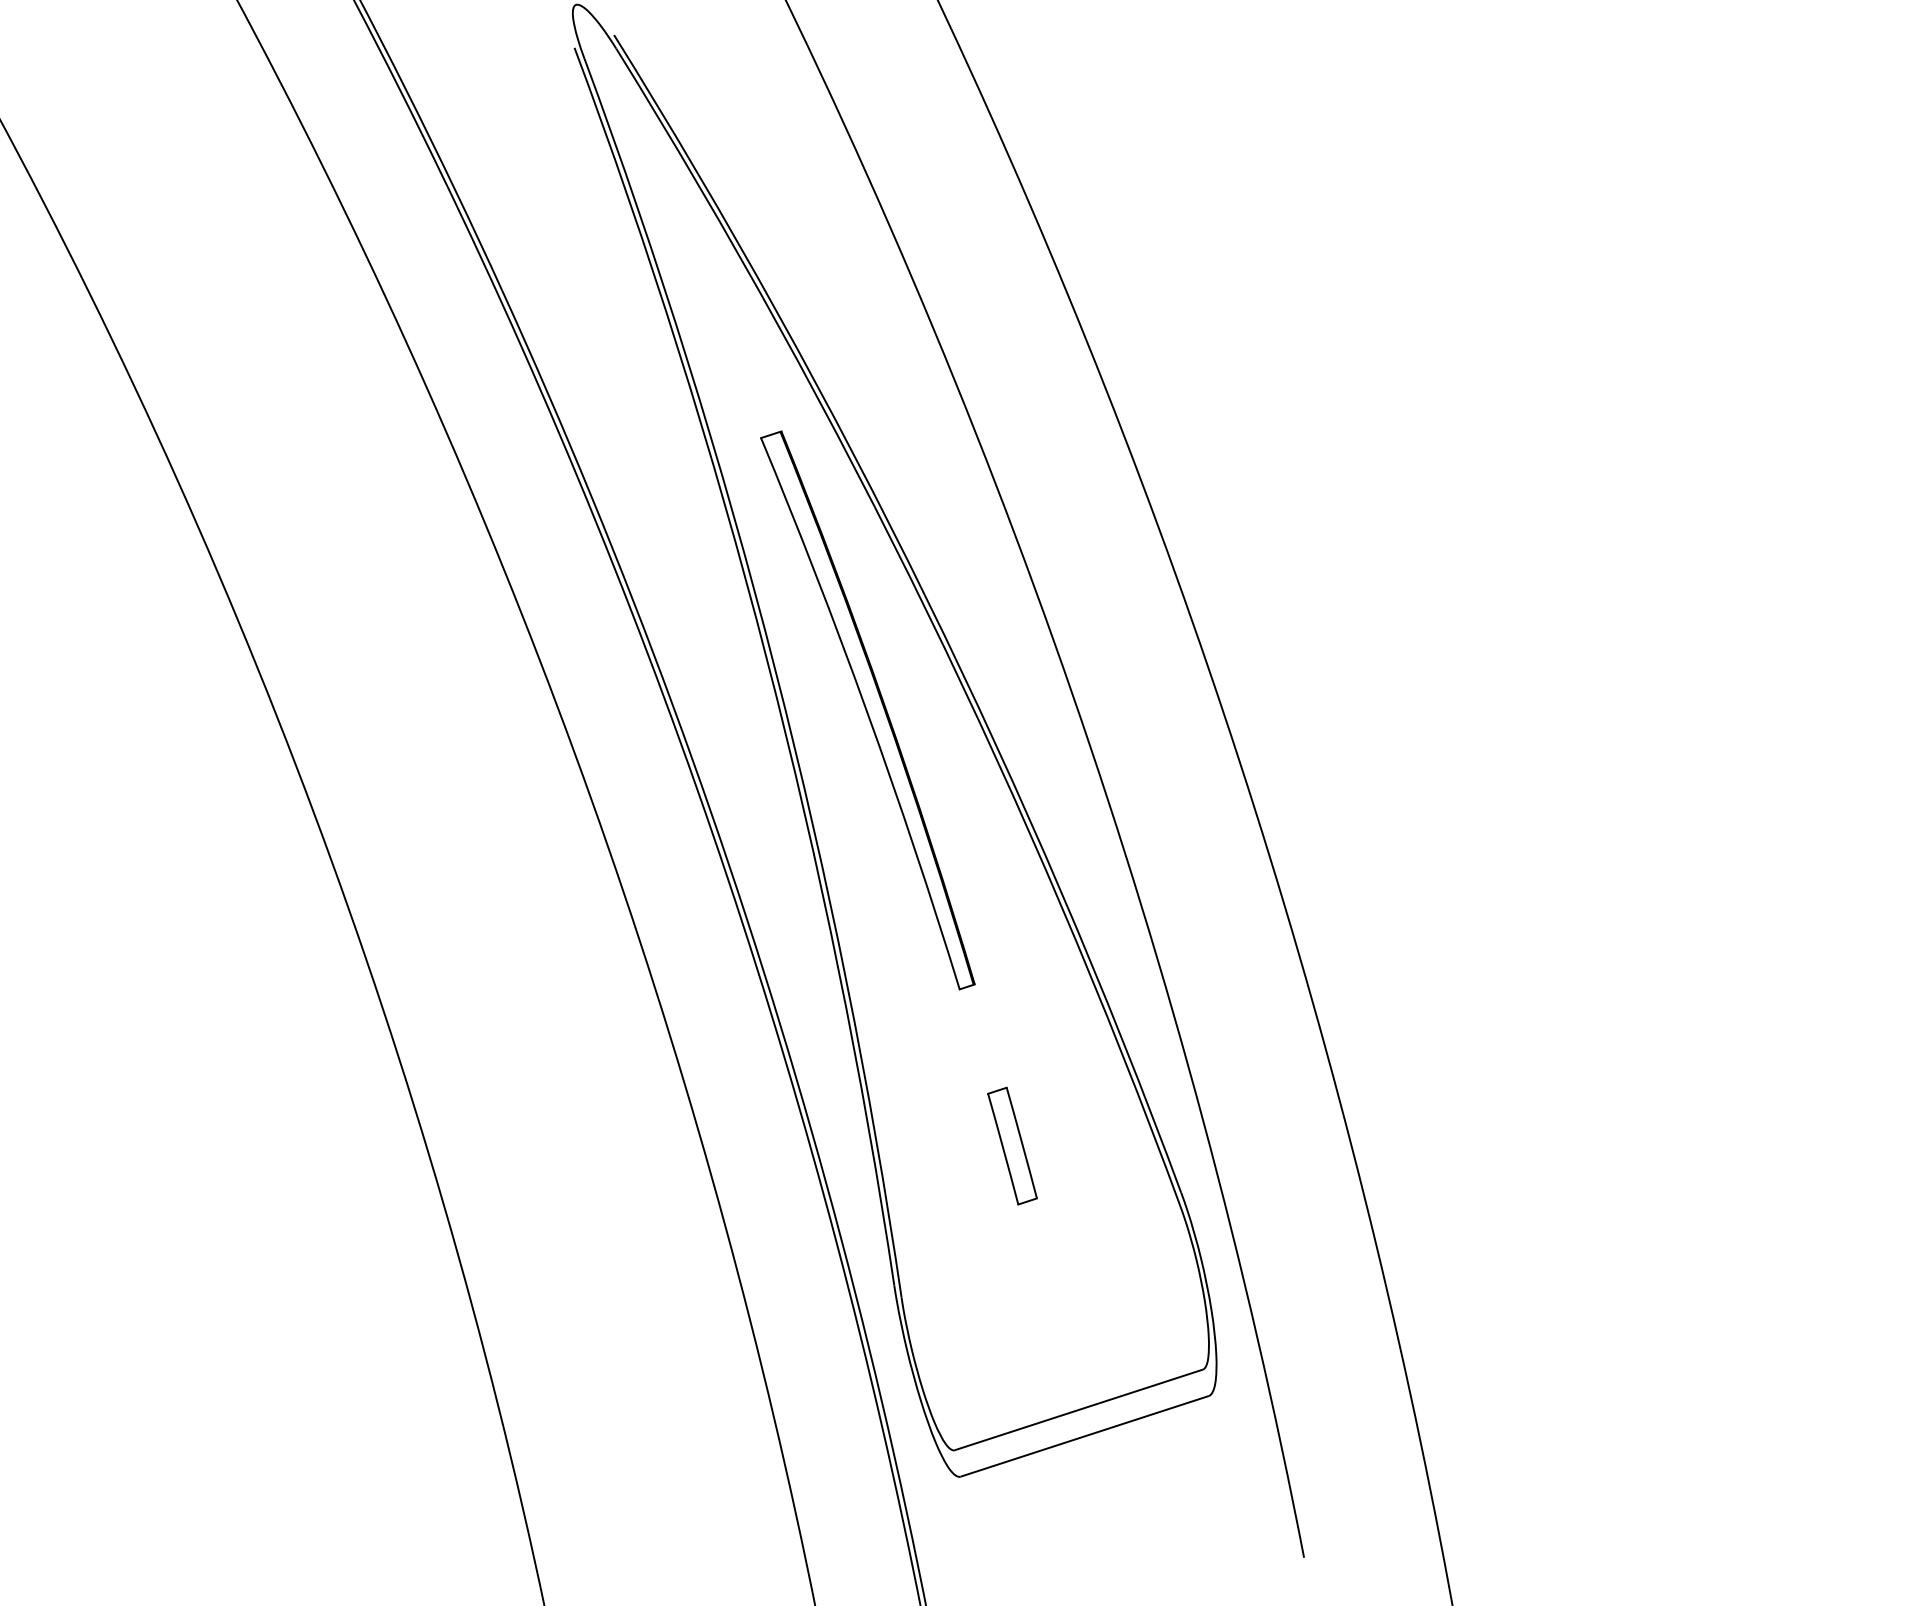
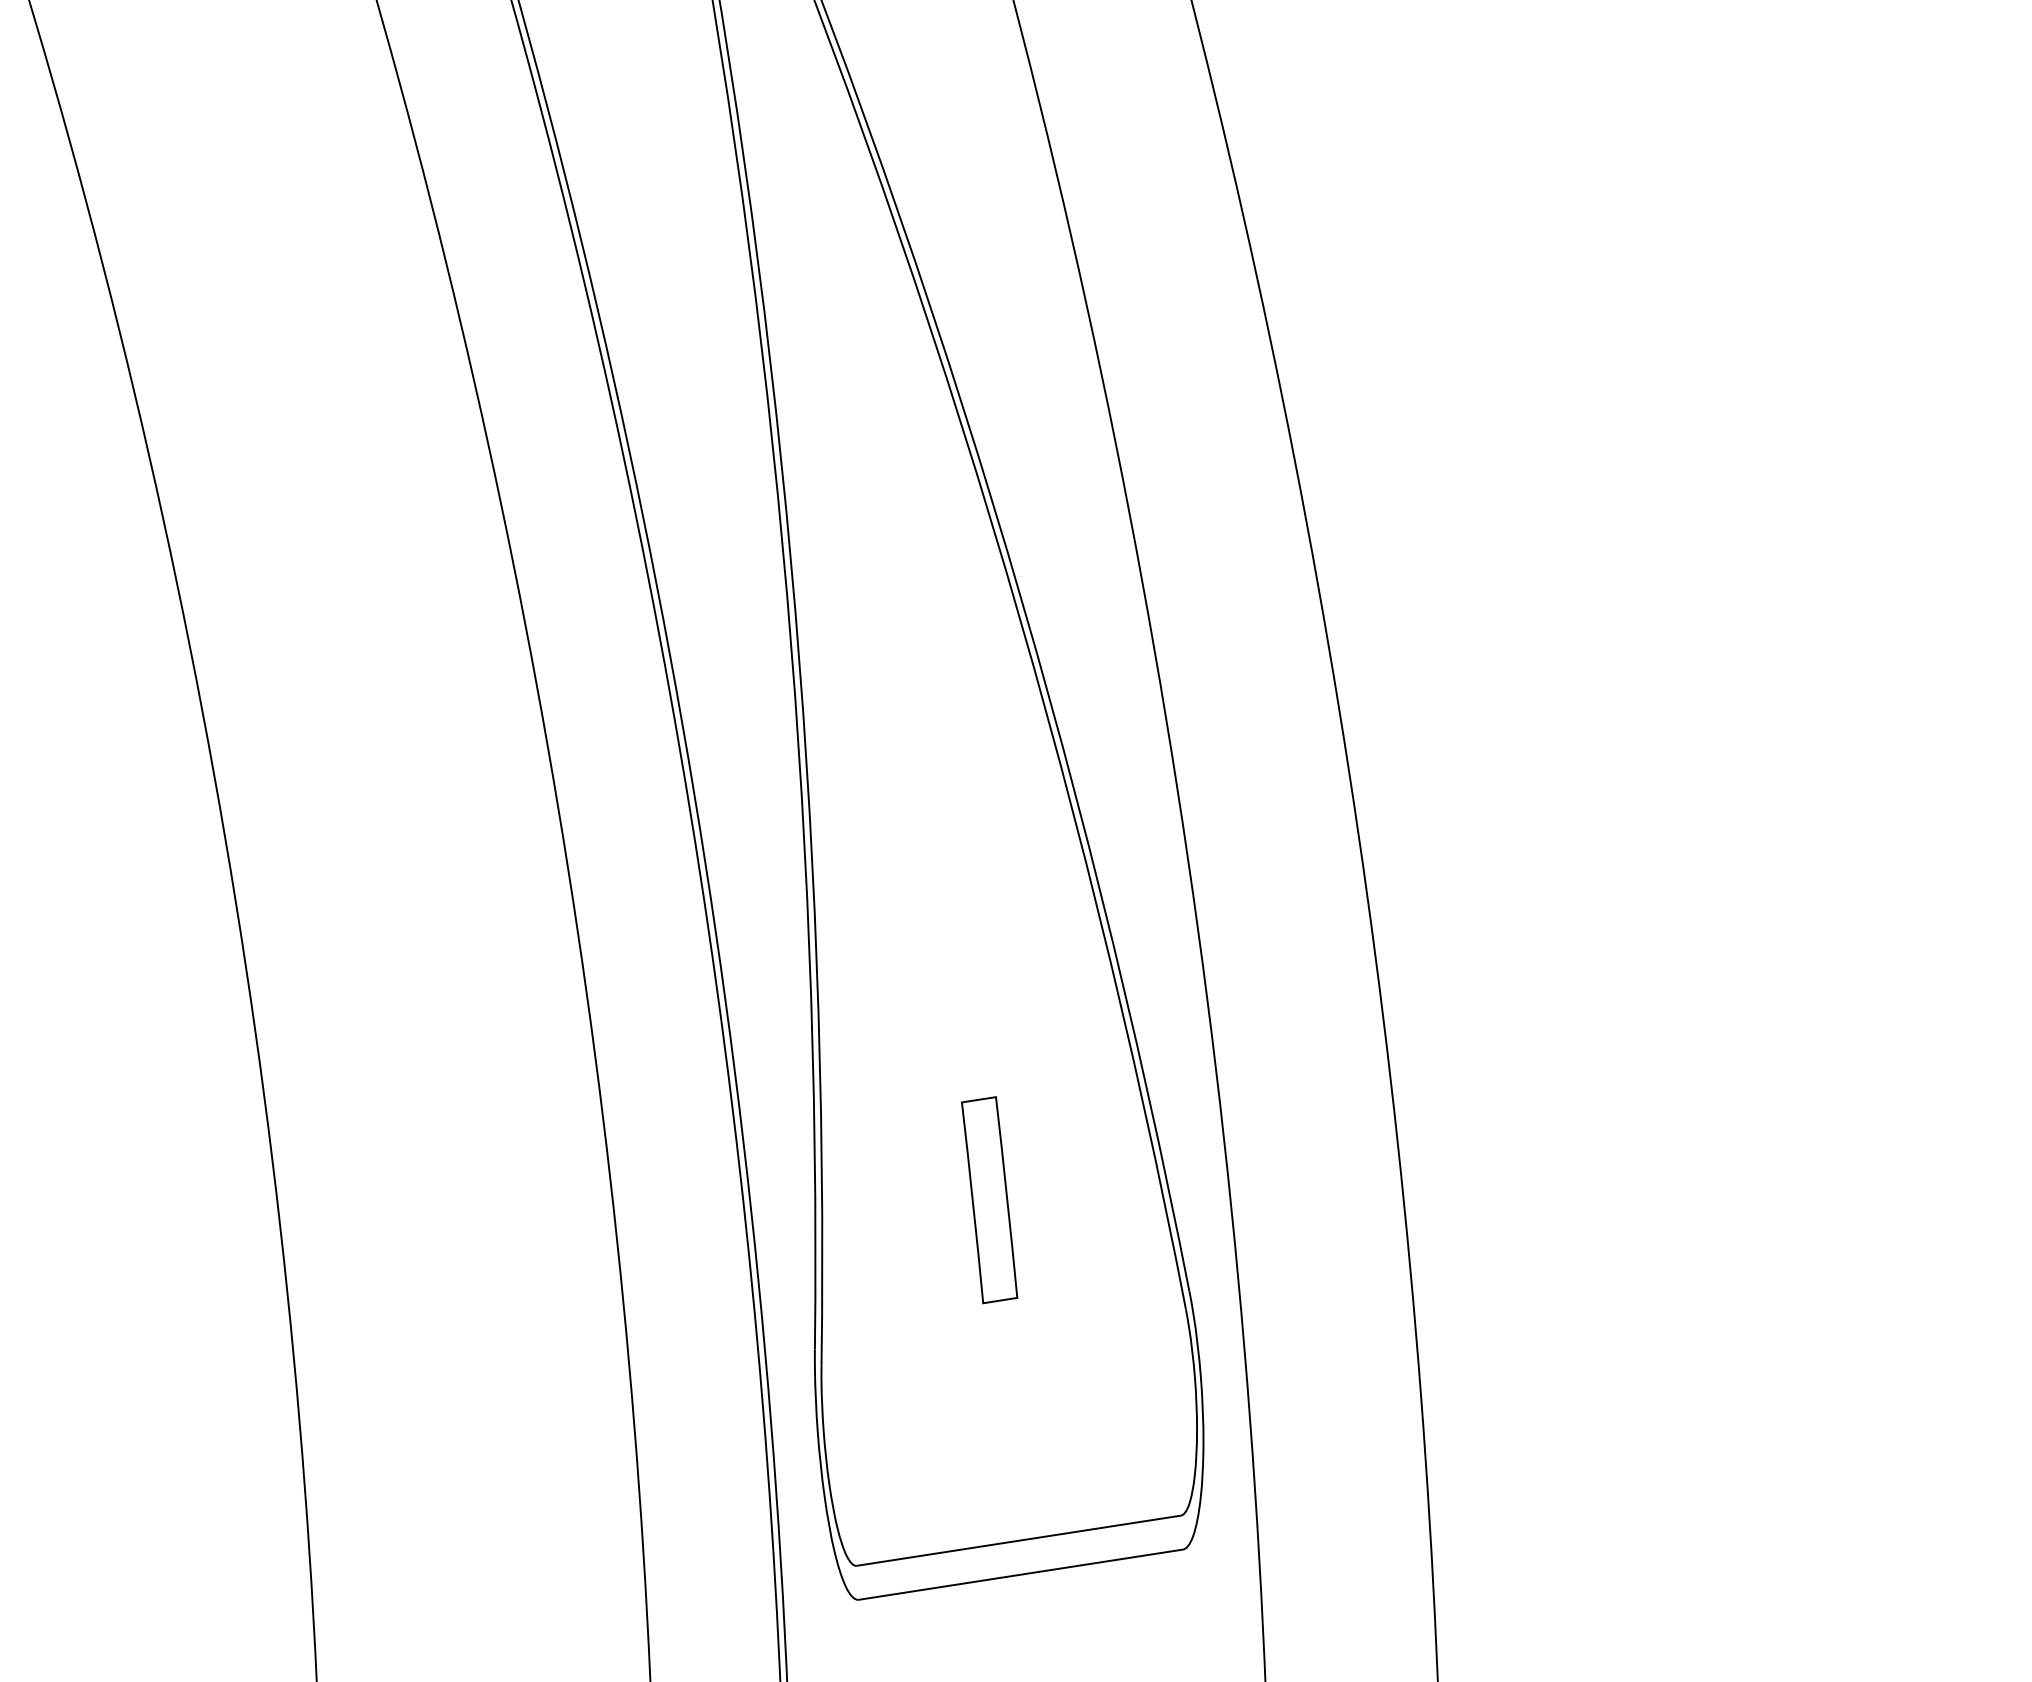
part: (867, 710) -> (897, 630), removed
part: (1012, 1145) -> (989, 1199), size x1.4

